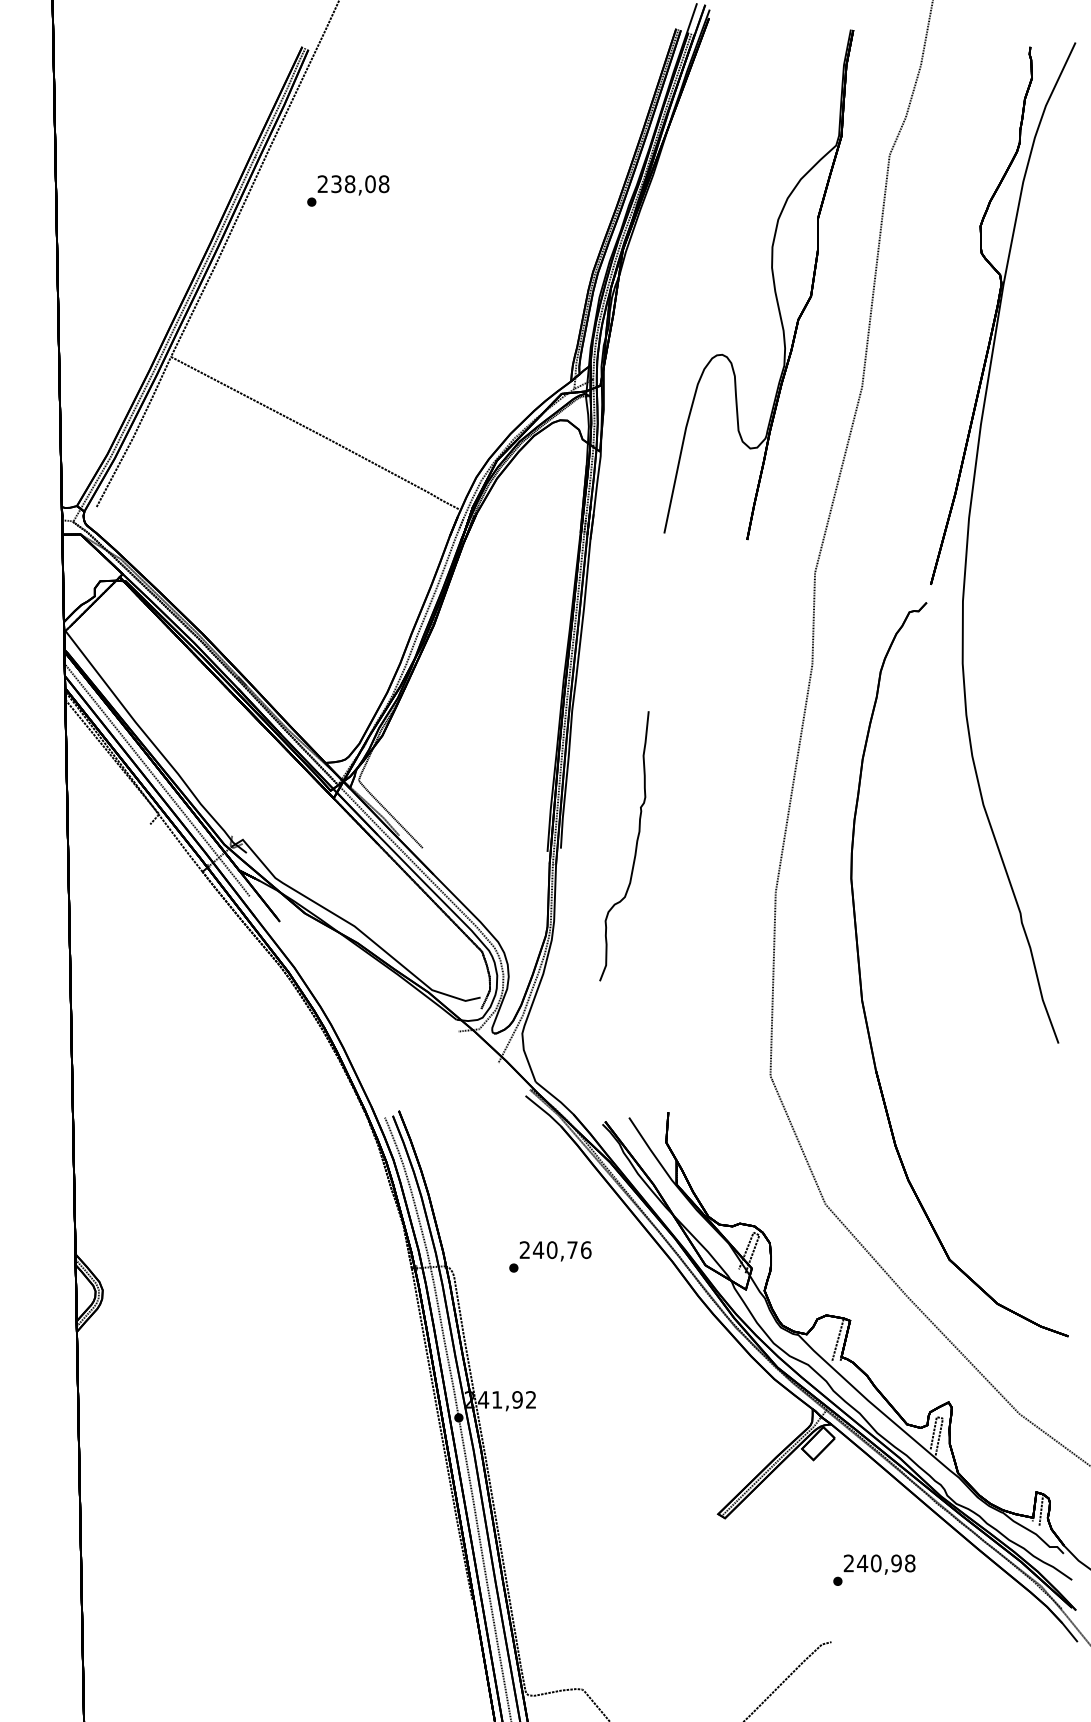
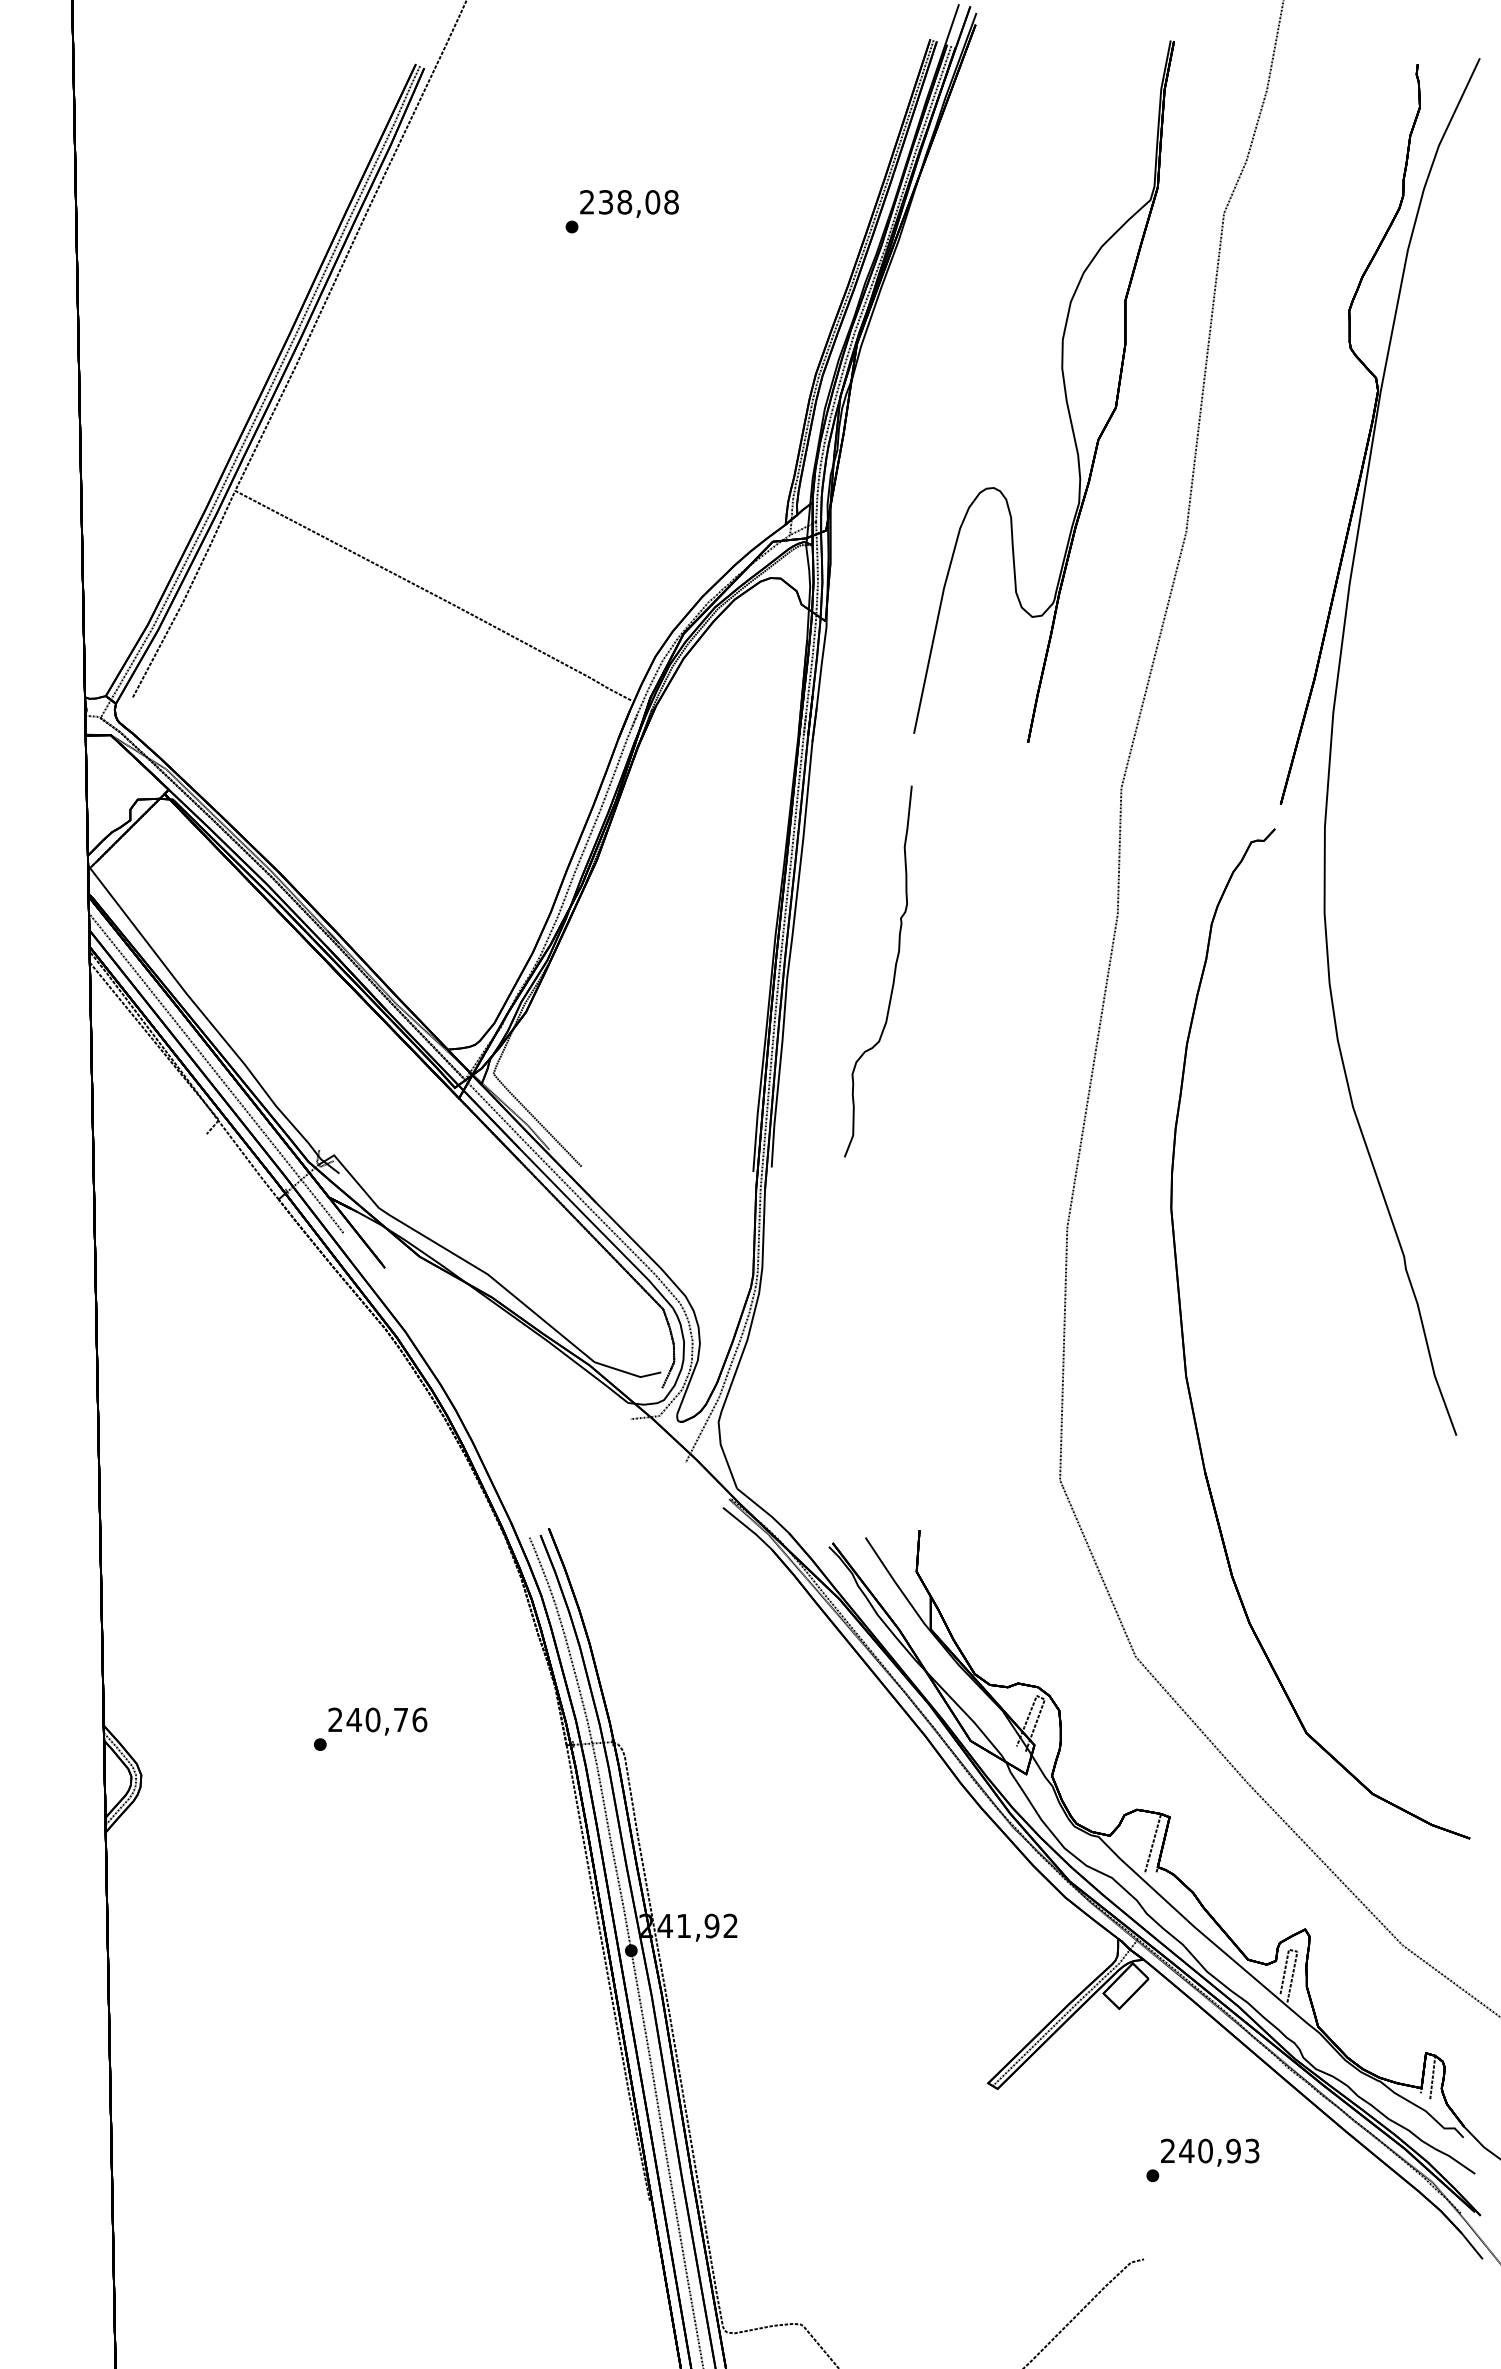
text: (348, 190) -> (622, 210), moved
part: (635, 846) -> (893, 971), moved
text: (550, 1256) -> (370, 1728), moved
text: (910, 1563) -> (1252, 2151), 240,98 -> 240,93

